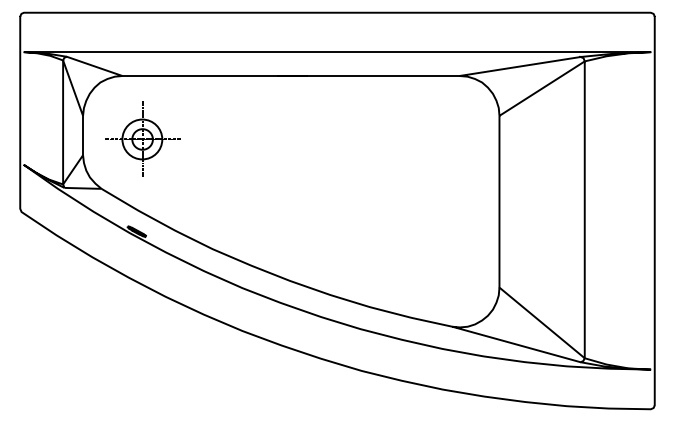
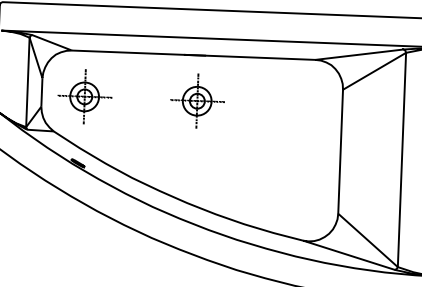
part: (298, 138) -> (197, 100), added

